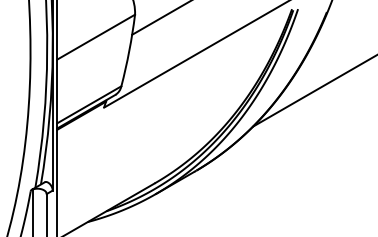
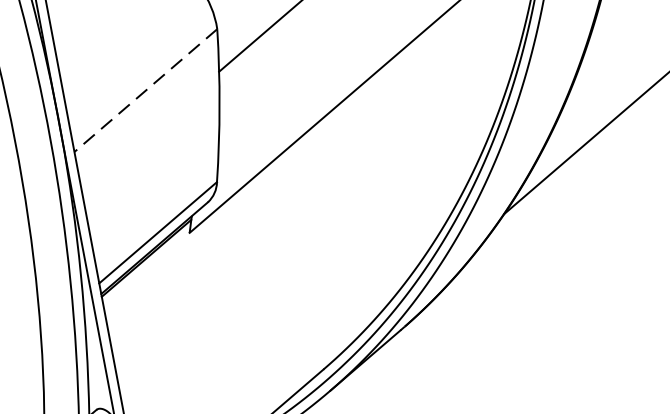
line: (96, 37) -> (146, 91), solid -> dashed

